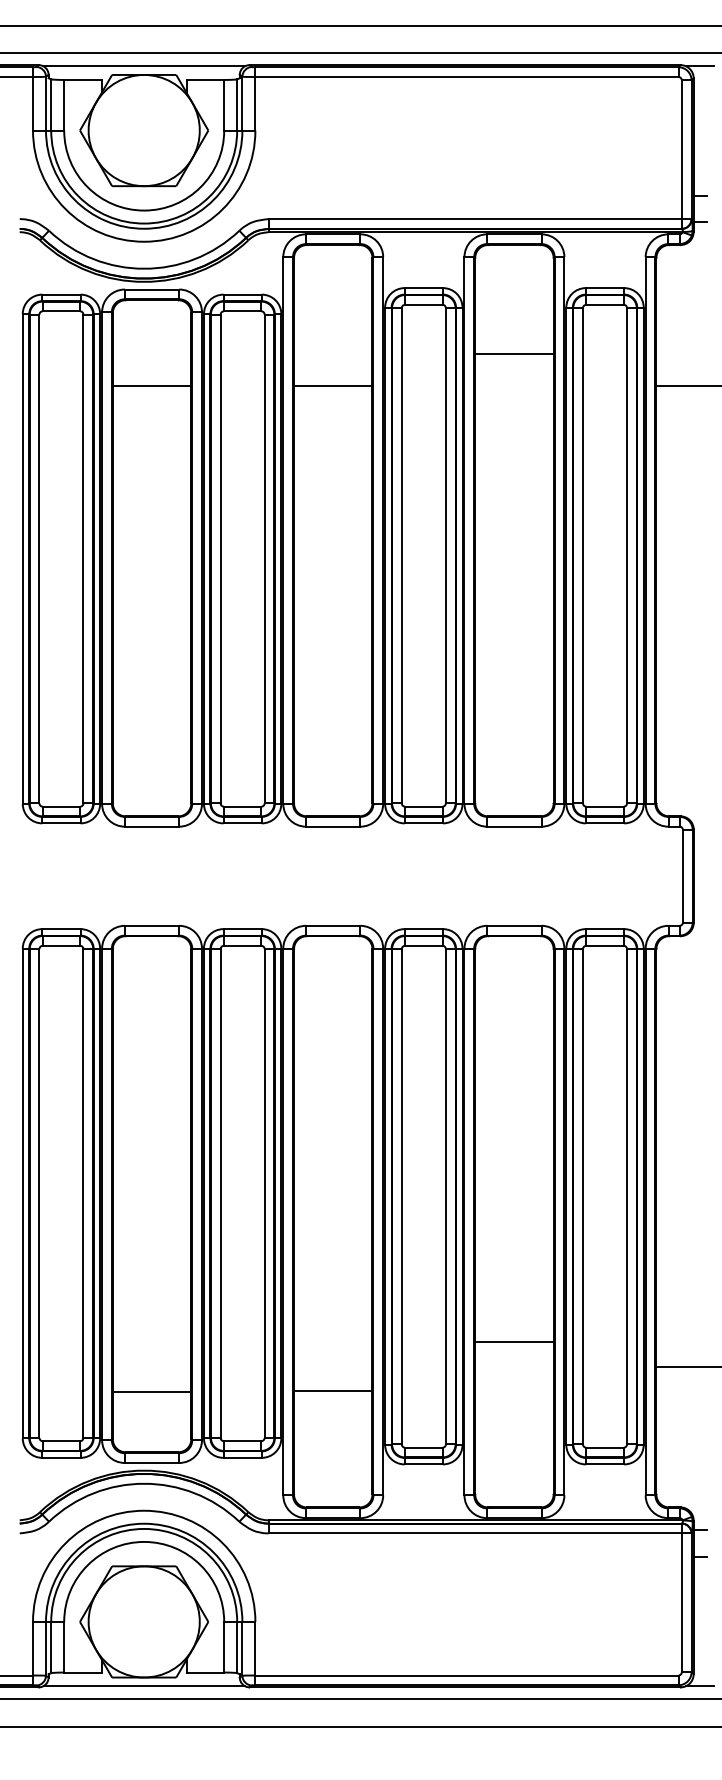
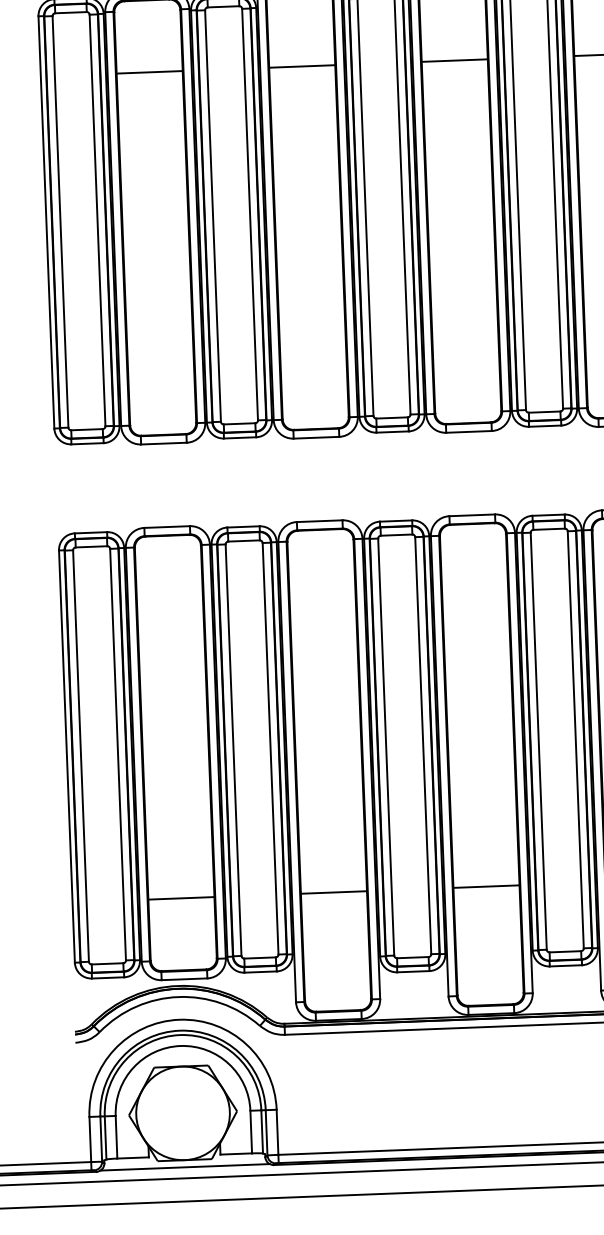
line: (514, 353) -> (454, 60), moved
line: (514, 1341) -> (486, 886), moved
line: (333, 1390) -> (334, 892), moved
line: (151, 1391) -> (180, 898), moved

